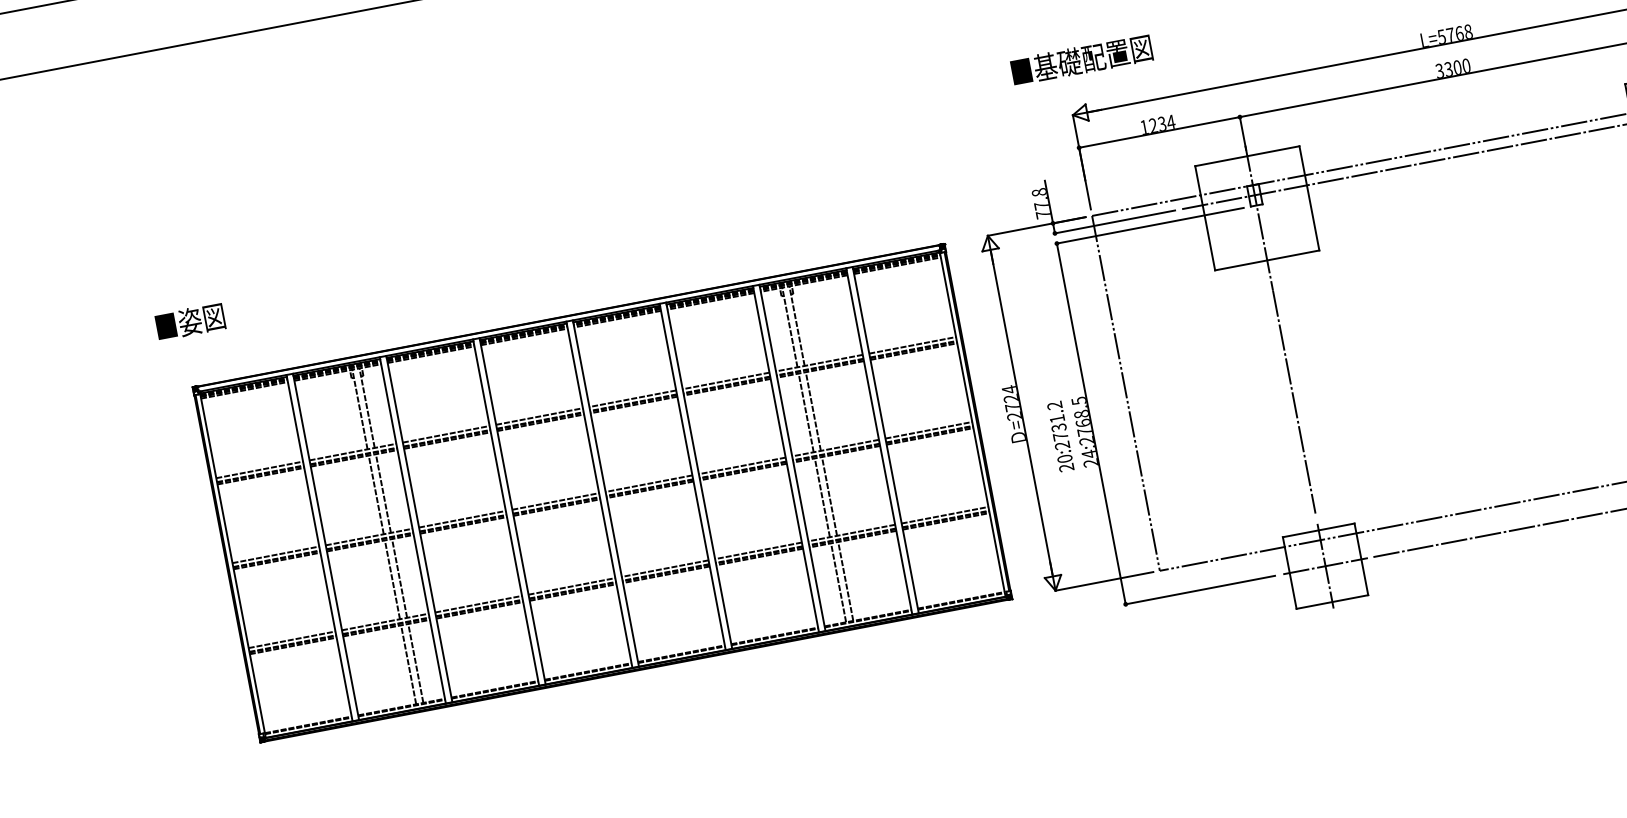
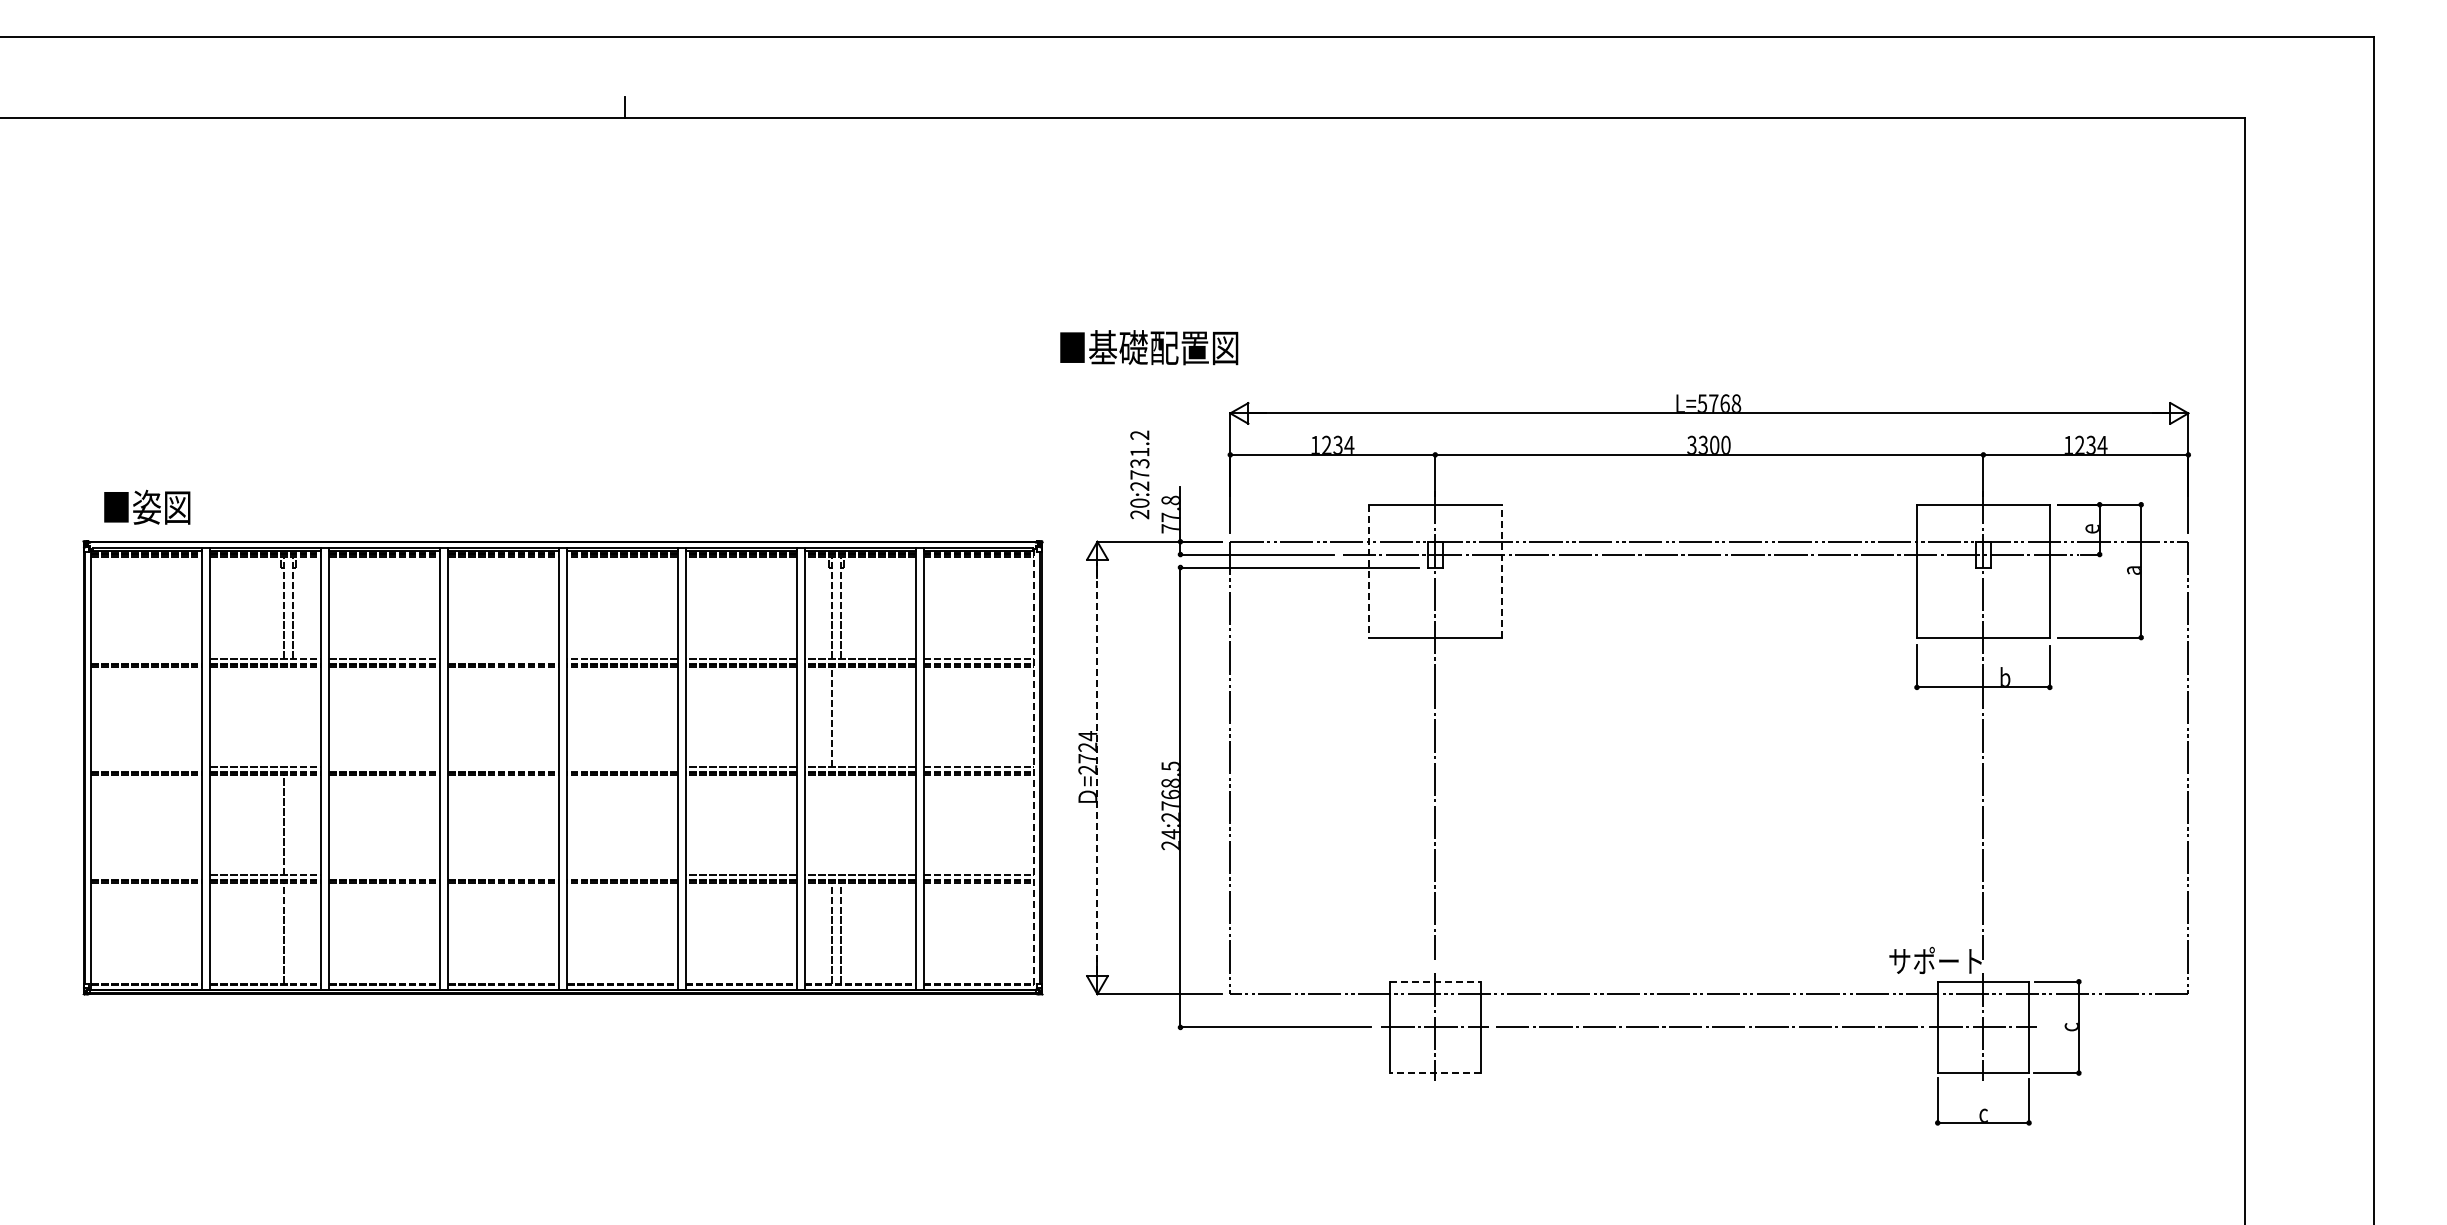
text: (1082, 59) -> (1149, 347), moved
line: (1309, 197) -> (1501, 570), solid -> dashed
line: (1204, 218) -> (1368, 571), solid -> dashed
text: (190, 321) -> (147, 506), moved
line: (813, 411) -> (841, 717), removed
line: (1021, 412) -> (1097, 767), solid -> dashed
line: (539, 416) -> (503, 658), removed
line: (972, 423) -> (1034, 769), solid -> dashed
text: (1060, 436) -> (1139, 474), moved
line: (259, 469) -> (146, 658), removed
line: (649, 483) -> (622, 767), removed
line: (383, 493) -> (293, 717), removed
line: (376, 495) -> (284, 717), removed
line: (829, 496) -> (841, 825), removed
line: (822, 498) -> (832, 825), removed
line: (555, 501) -> (503, 767), removed
line: (462, 519) -> (384, 767), removed
line: (1318, 530) -> (1435, 981), solid -> dashed
line: (275, 555) -> (146, 767), removed
line: (665, 568) -> (622, 875), removed
line: (399, 578) -> (293, 825), removed
line: (571, 586) -> (503, 875), removed
line: (1332, 602) -> (1435, 1073), solid -> dashed
line: (478, 604) -> (384, 875), removed
line: (291, 639) -> (146, 875), removed
line: (415, 663) -> (293, 933), removed

